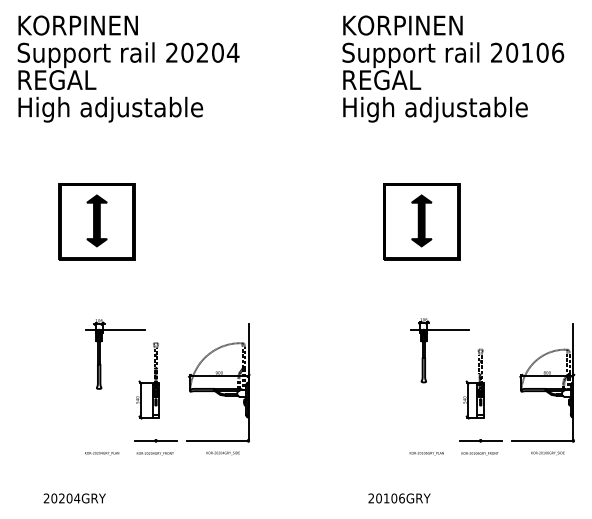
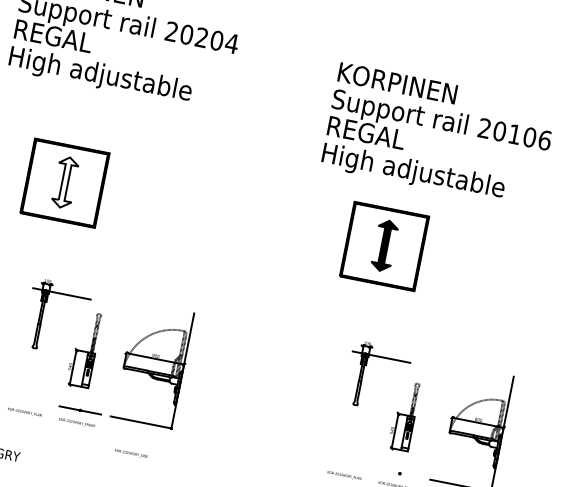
text: (453, 68) -> (439, 135), moved
fill: (97, 220) -> (65, 182), removed
line: (480, 440) -> (399, 473), removed
text: (222, 453) -> (130, 453), moved

